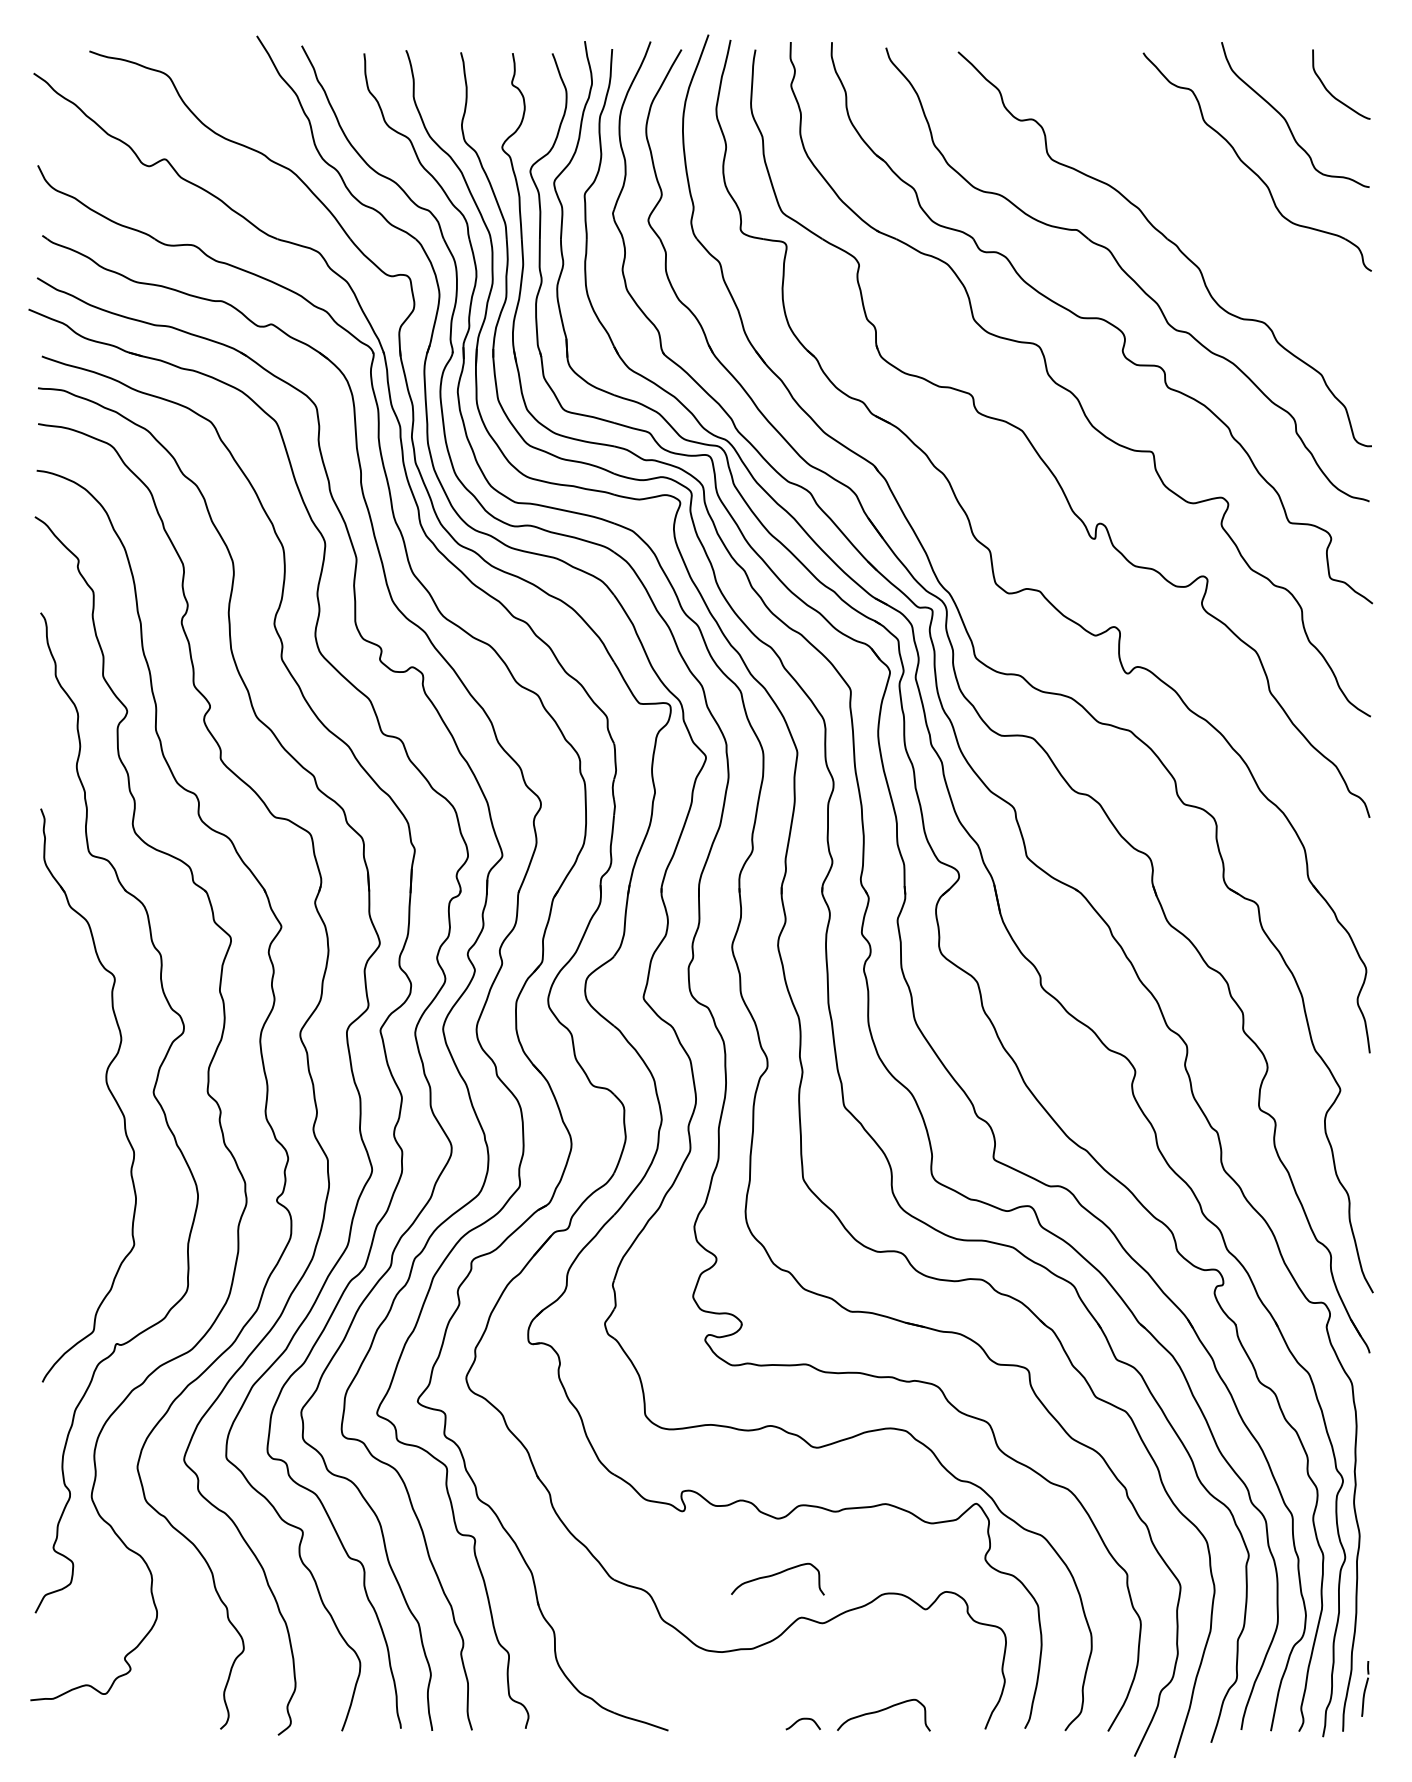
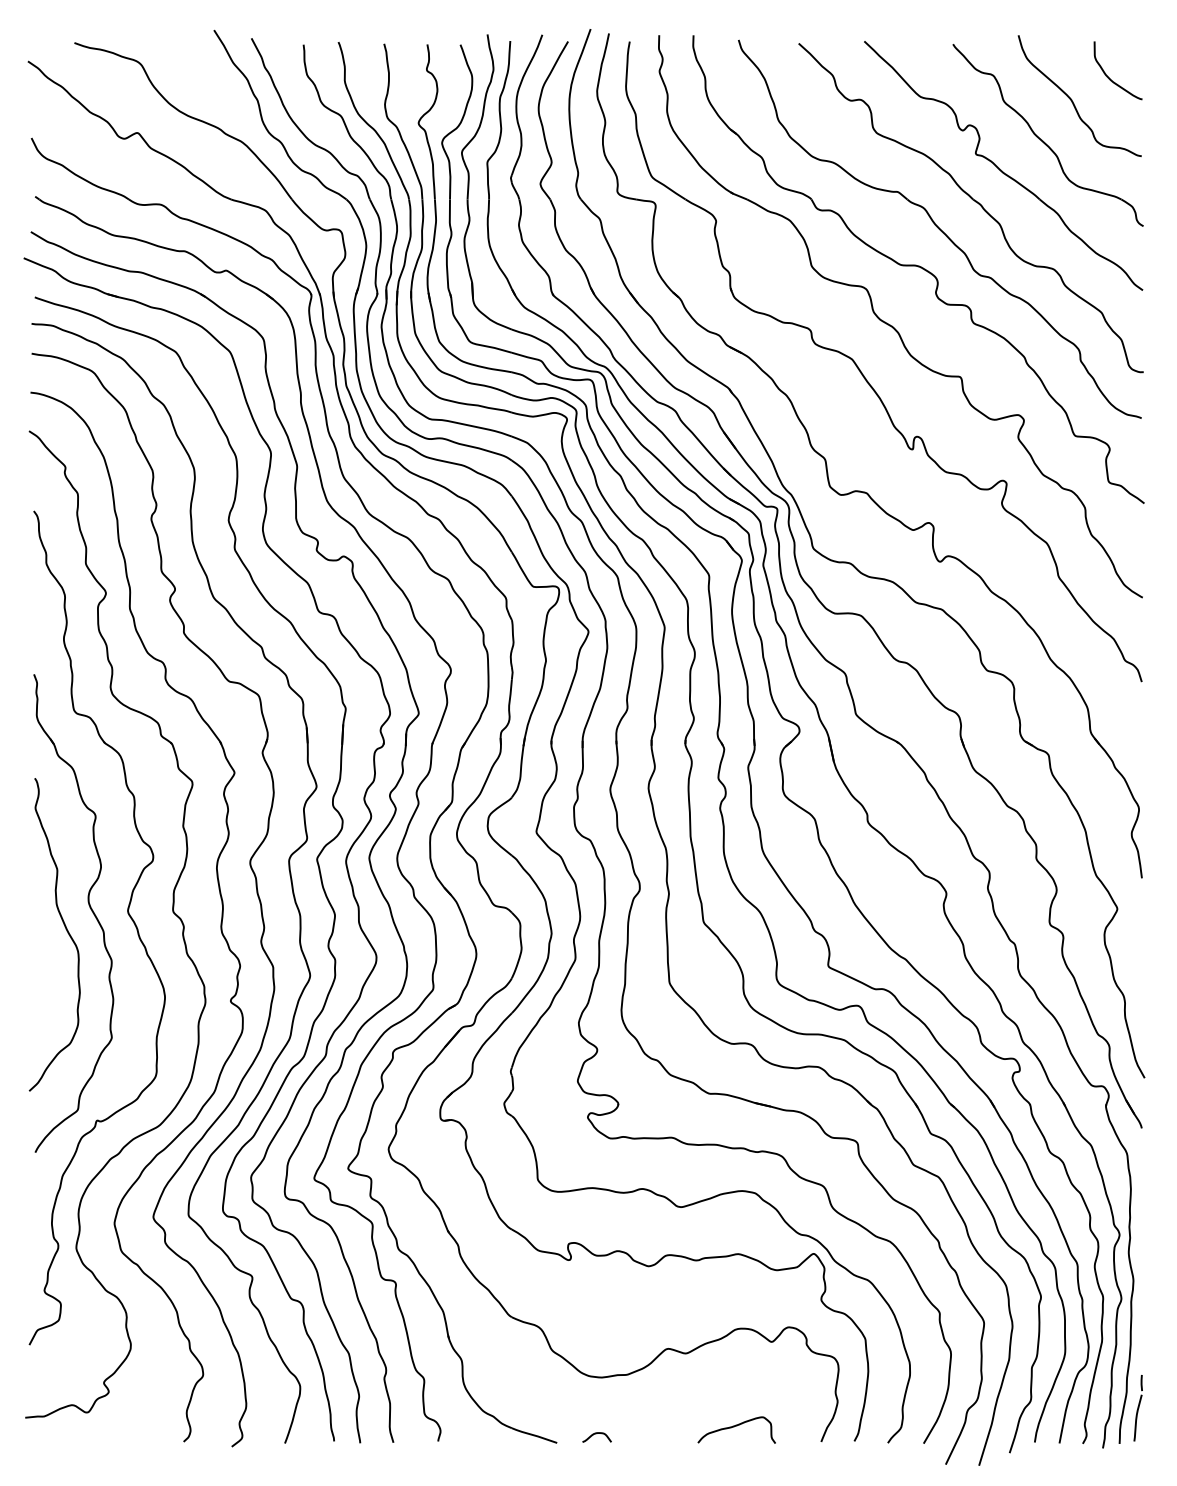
part: (1203, 198) -> (1003, 165), added
curve: (78, 1113) -> (65, 928), added
curve: (775, 1575) -> (646, 1313), removed
part: (1364, 1688) -> (1137, 1407), size x1.43
curve: (801, 1720) -> (595, 1434), moved

